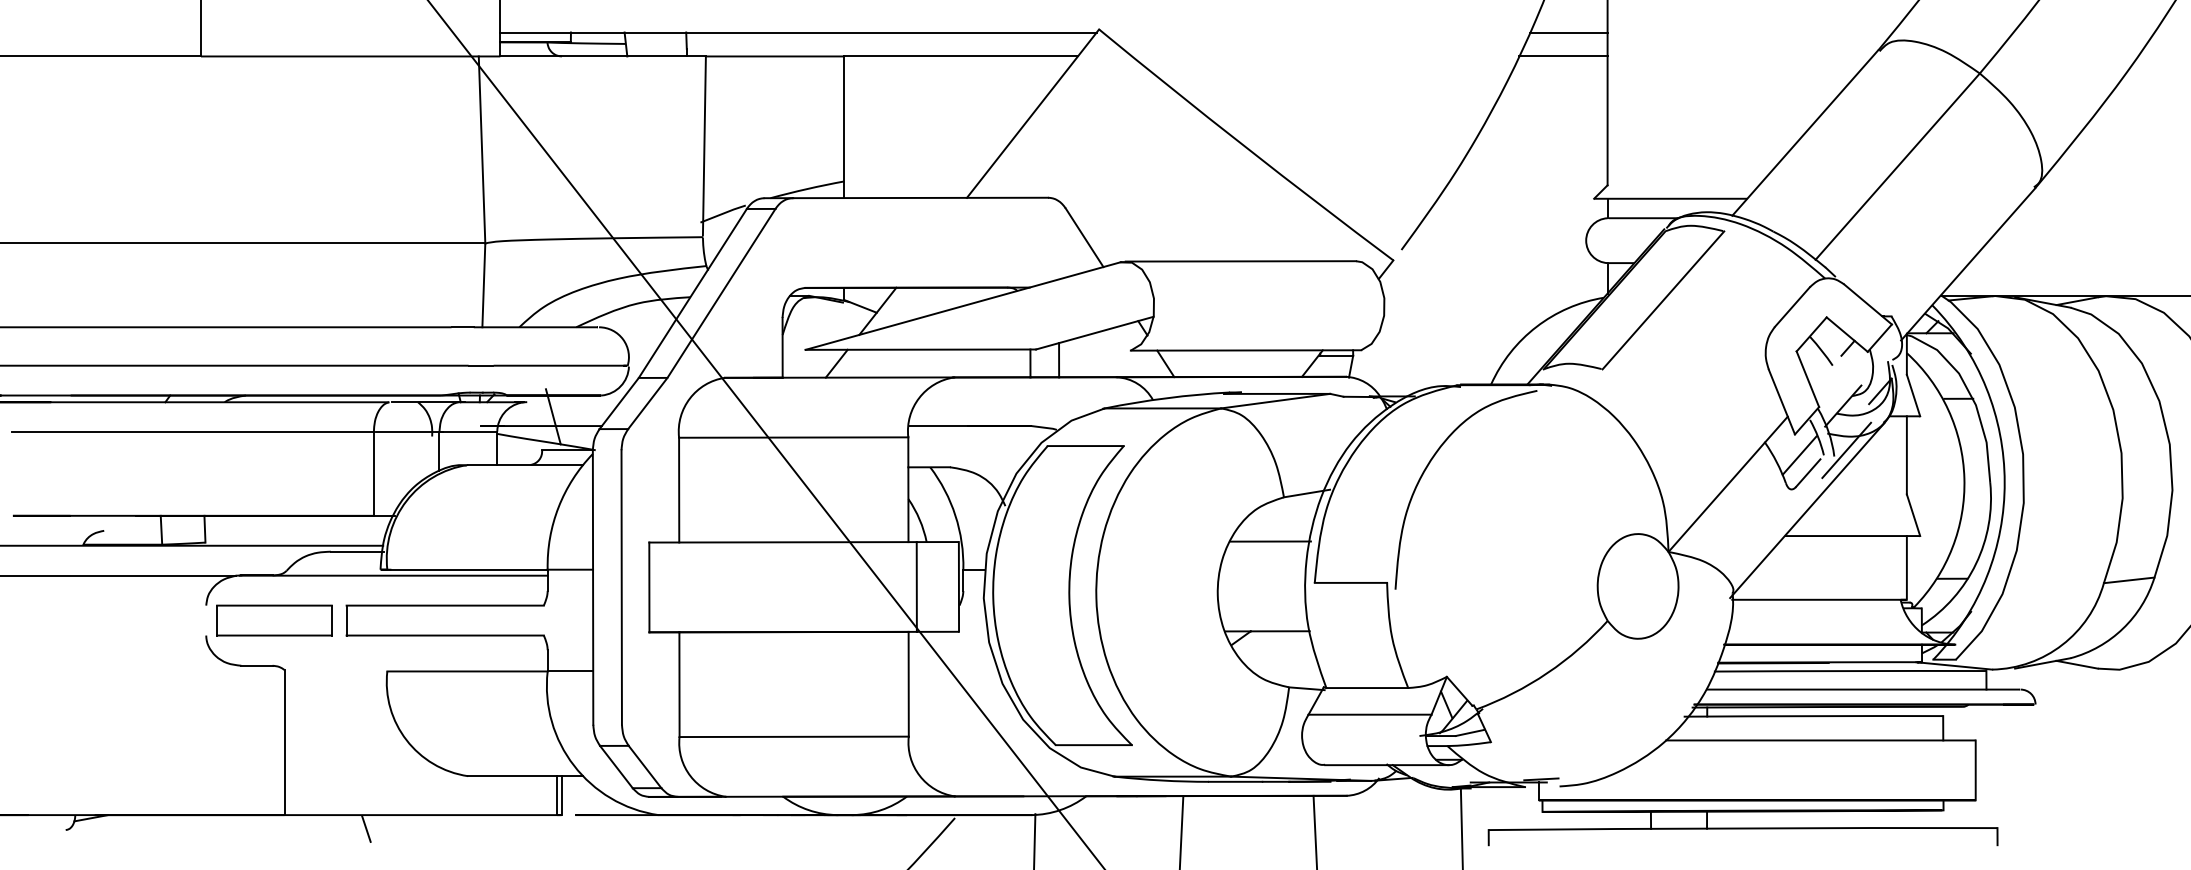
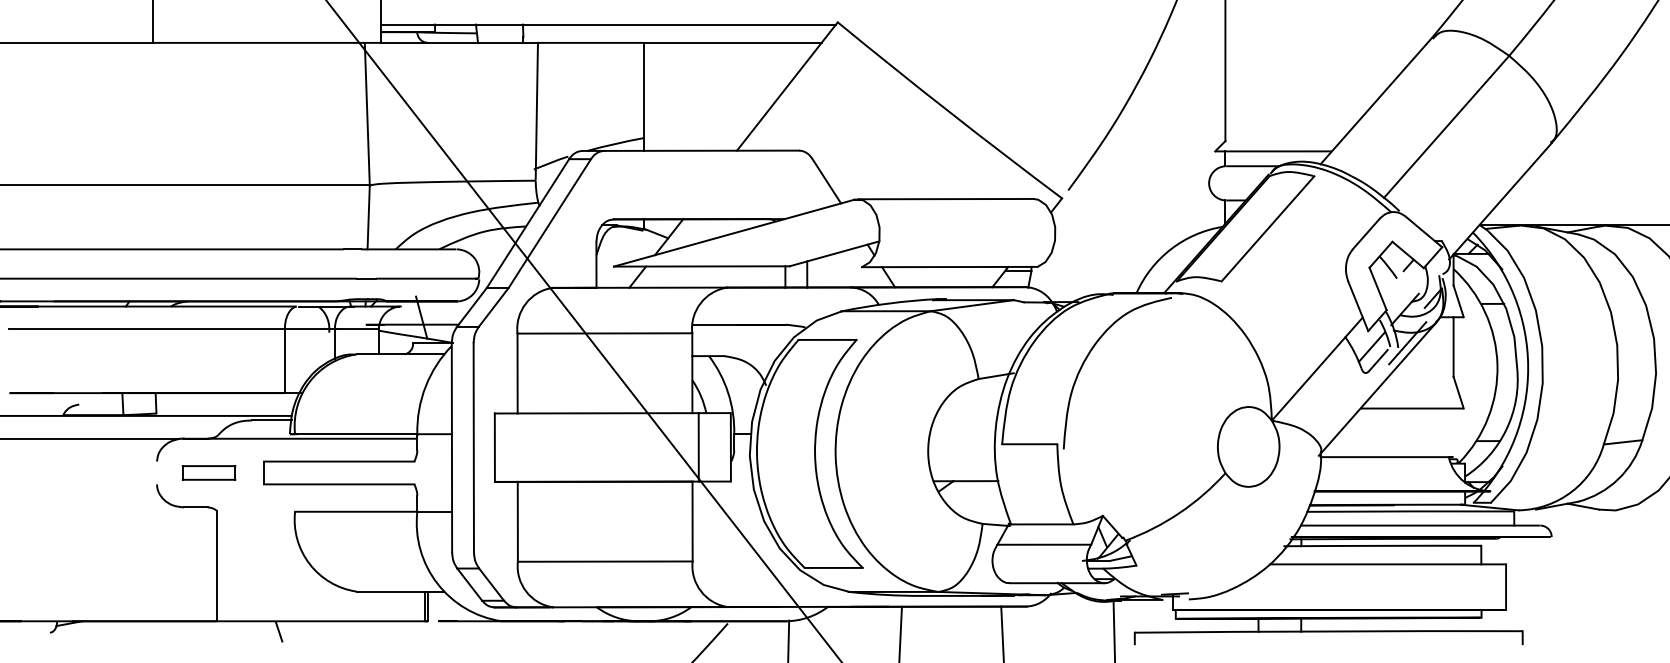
line: (1568, 32) -> (1195, 24), removed
line: (1562, 56) -> (1191, 42), removed
line: (1270, 541) -> (968, 412), removed
line: (1906, 567) -> (1453, 432), removed
part: (274, 620) -> (209, 472), size x0.6

